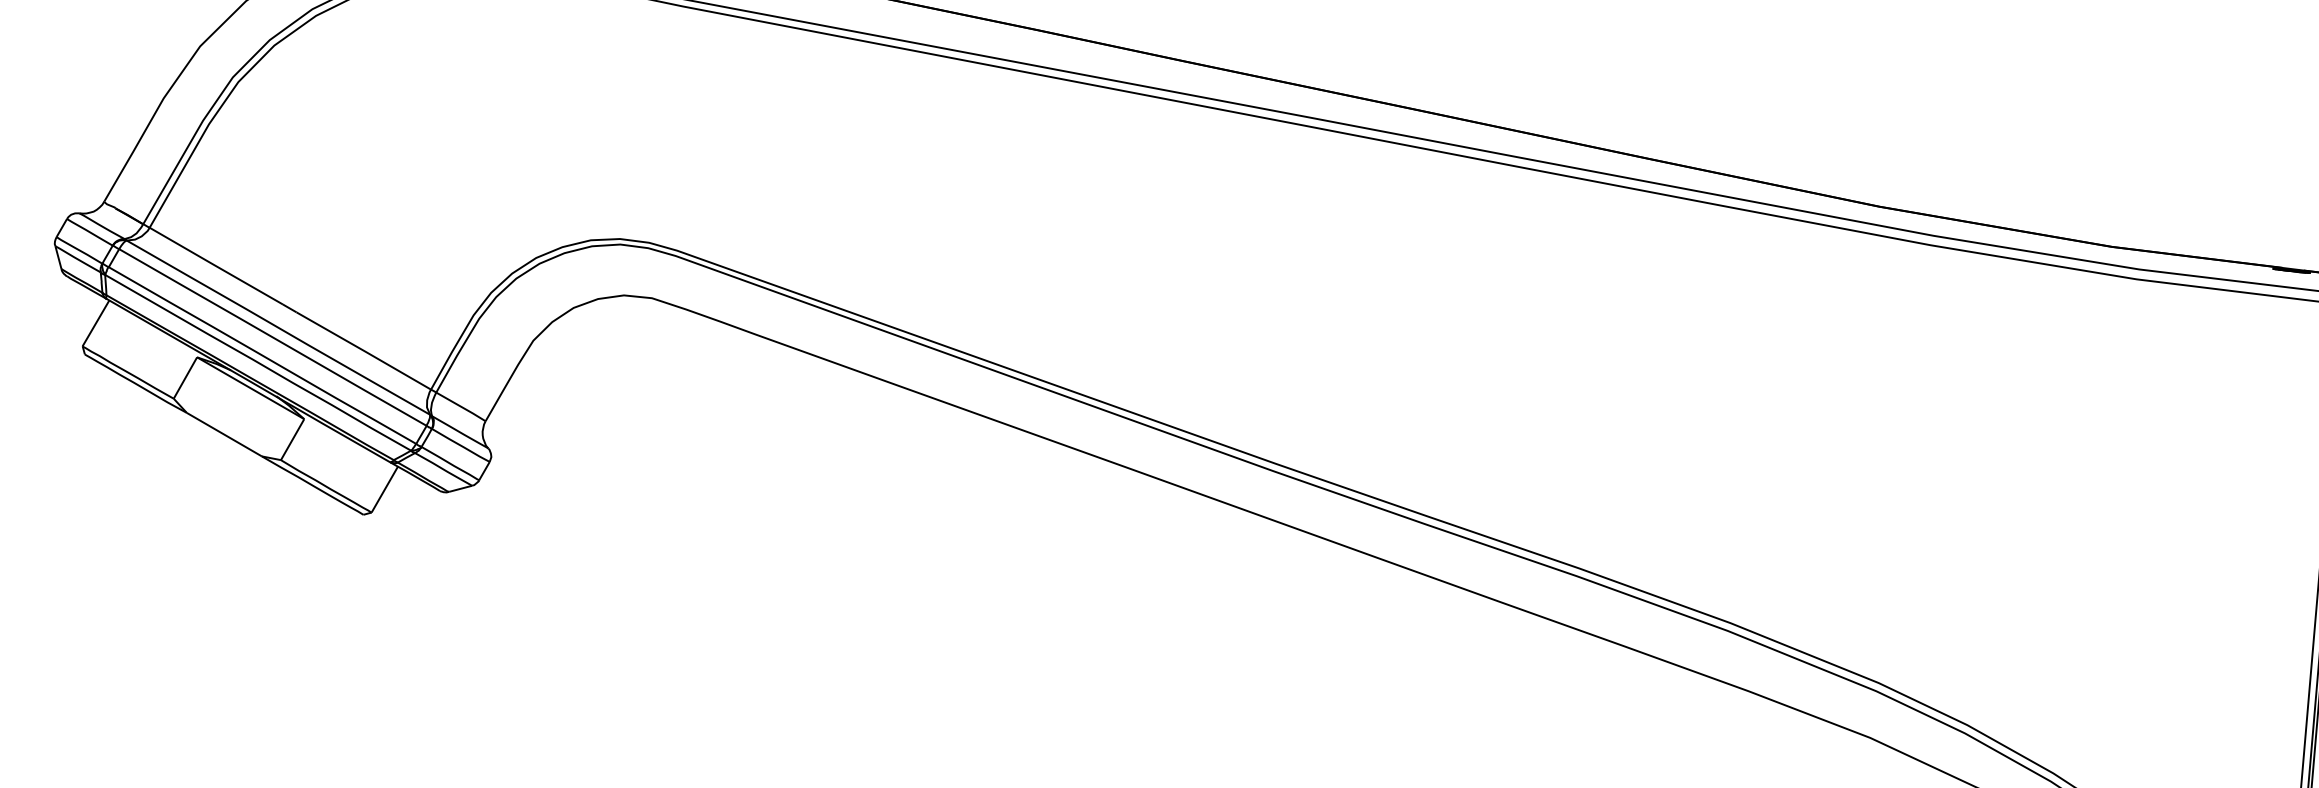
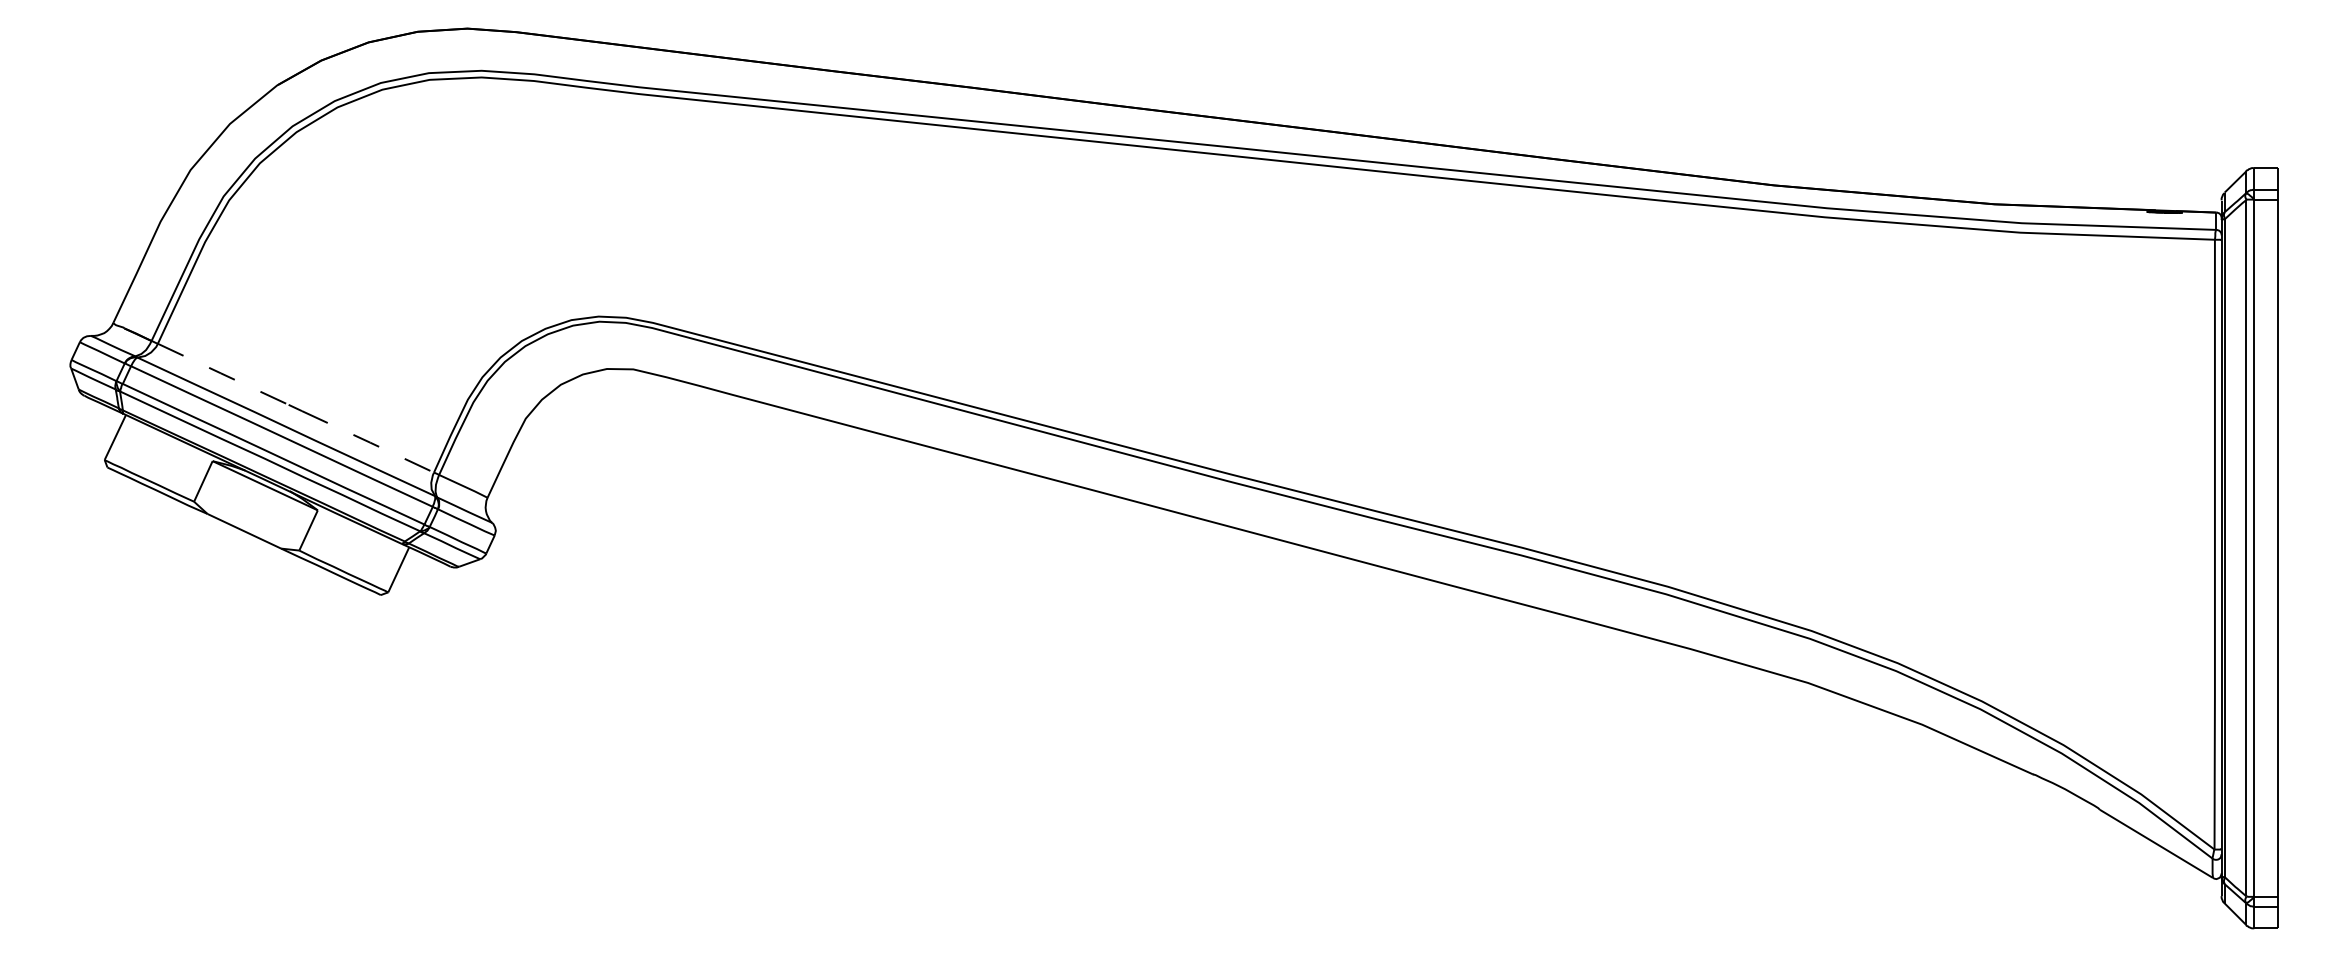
line: (215, 266) -> (222, 374), solid -> dashed
line: (364, 350) -> (368, 441), solid -> dashed

